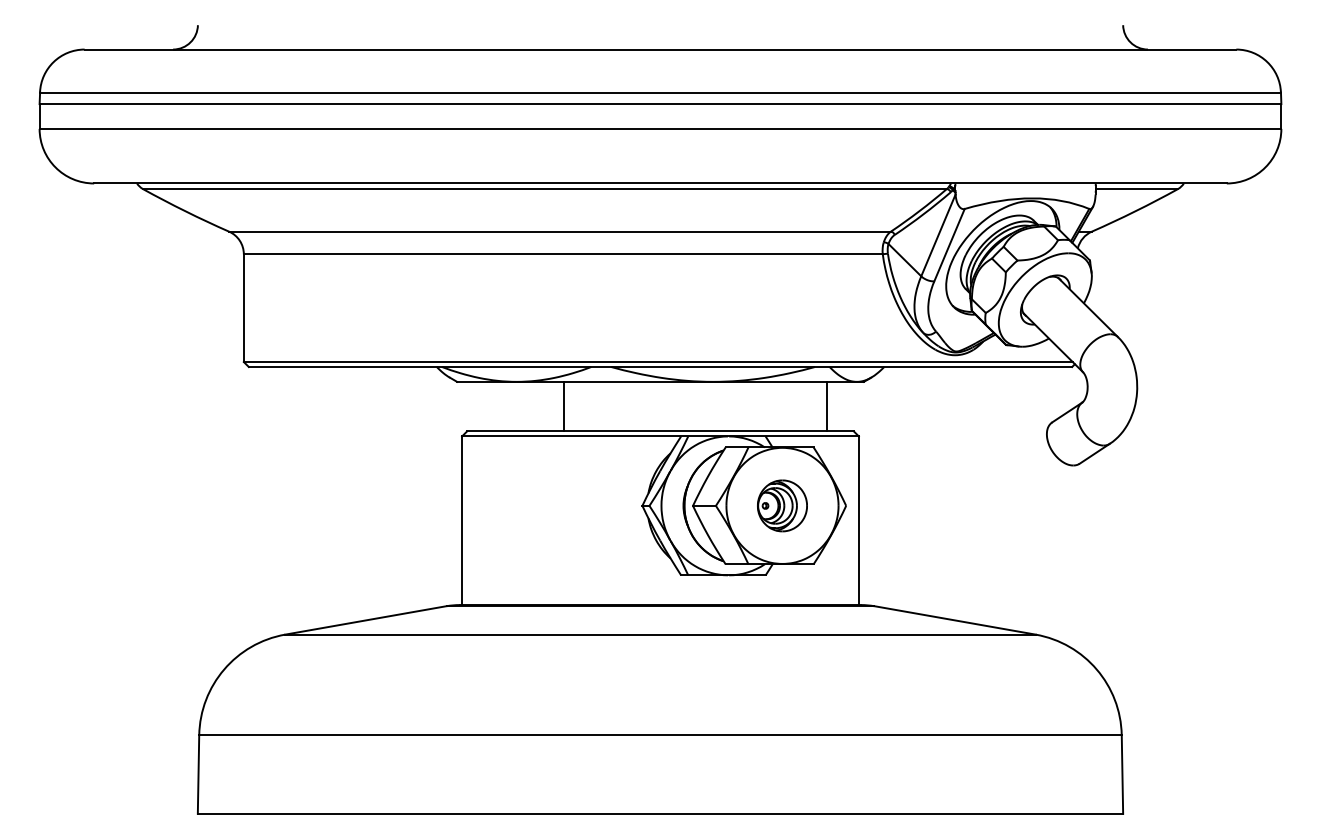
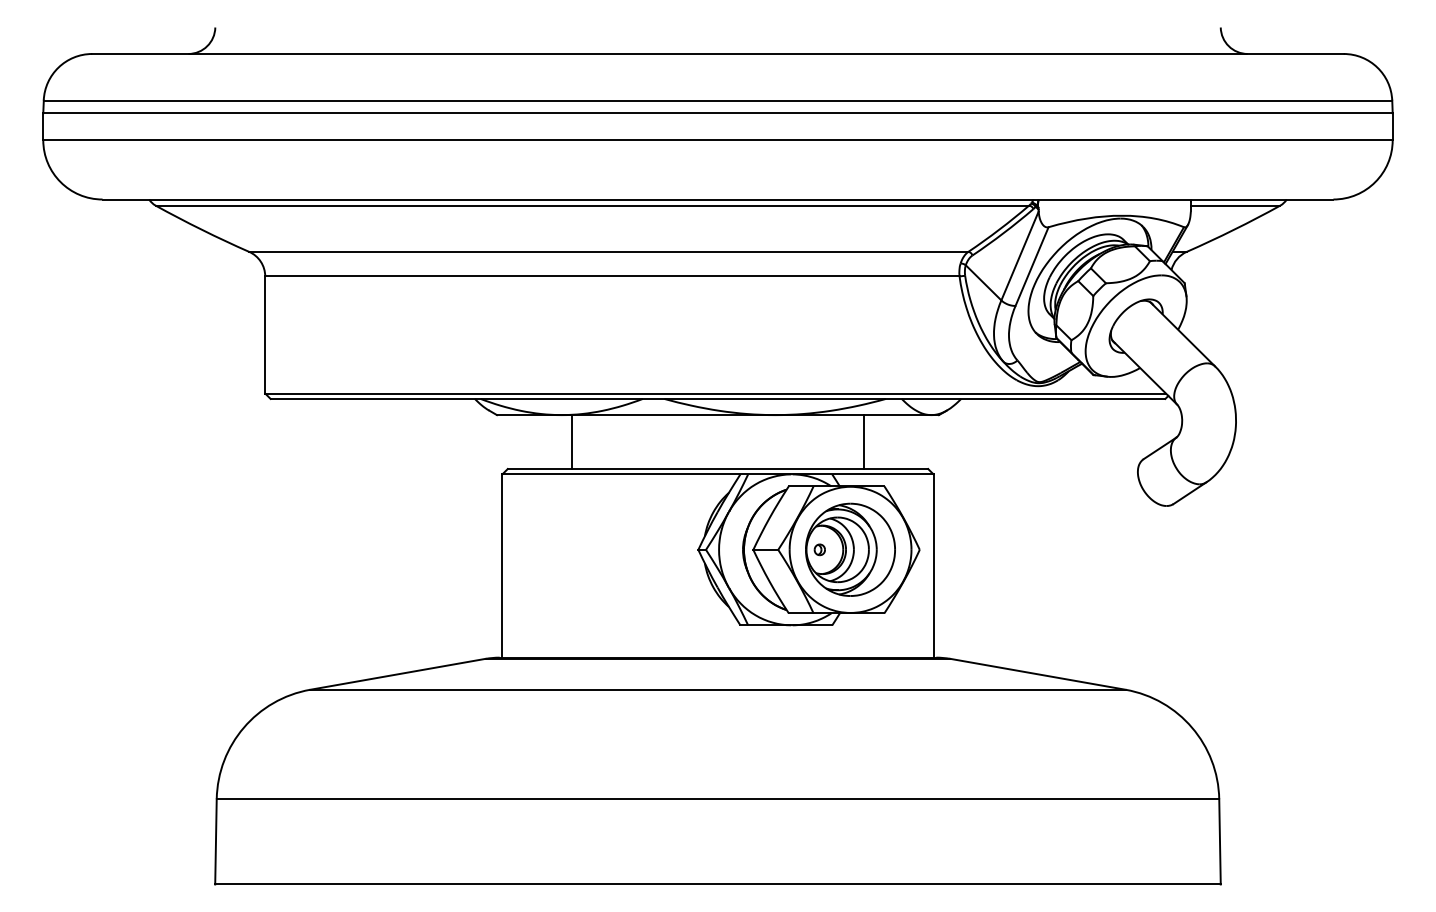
line: (563, 406) -> (572, 441), moved
line: (827, 406) -> (863, 441), moved
part: (782, 505) -> (850, 549), size x1.67

